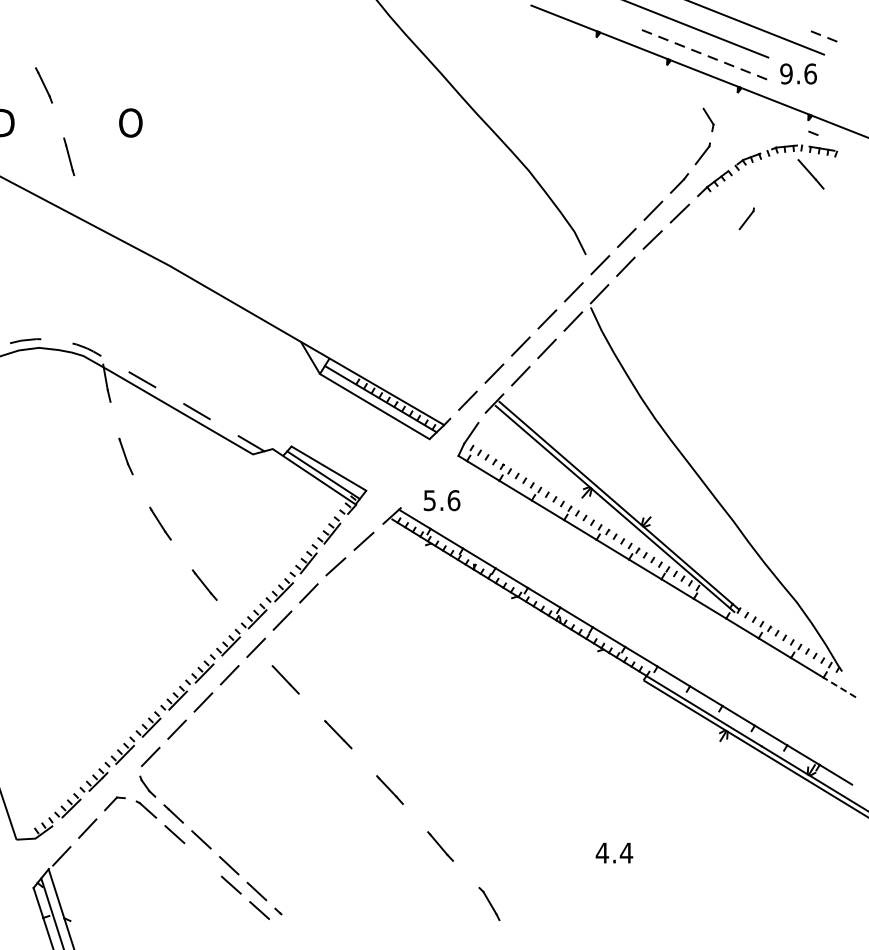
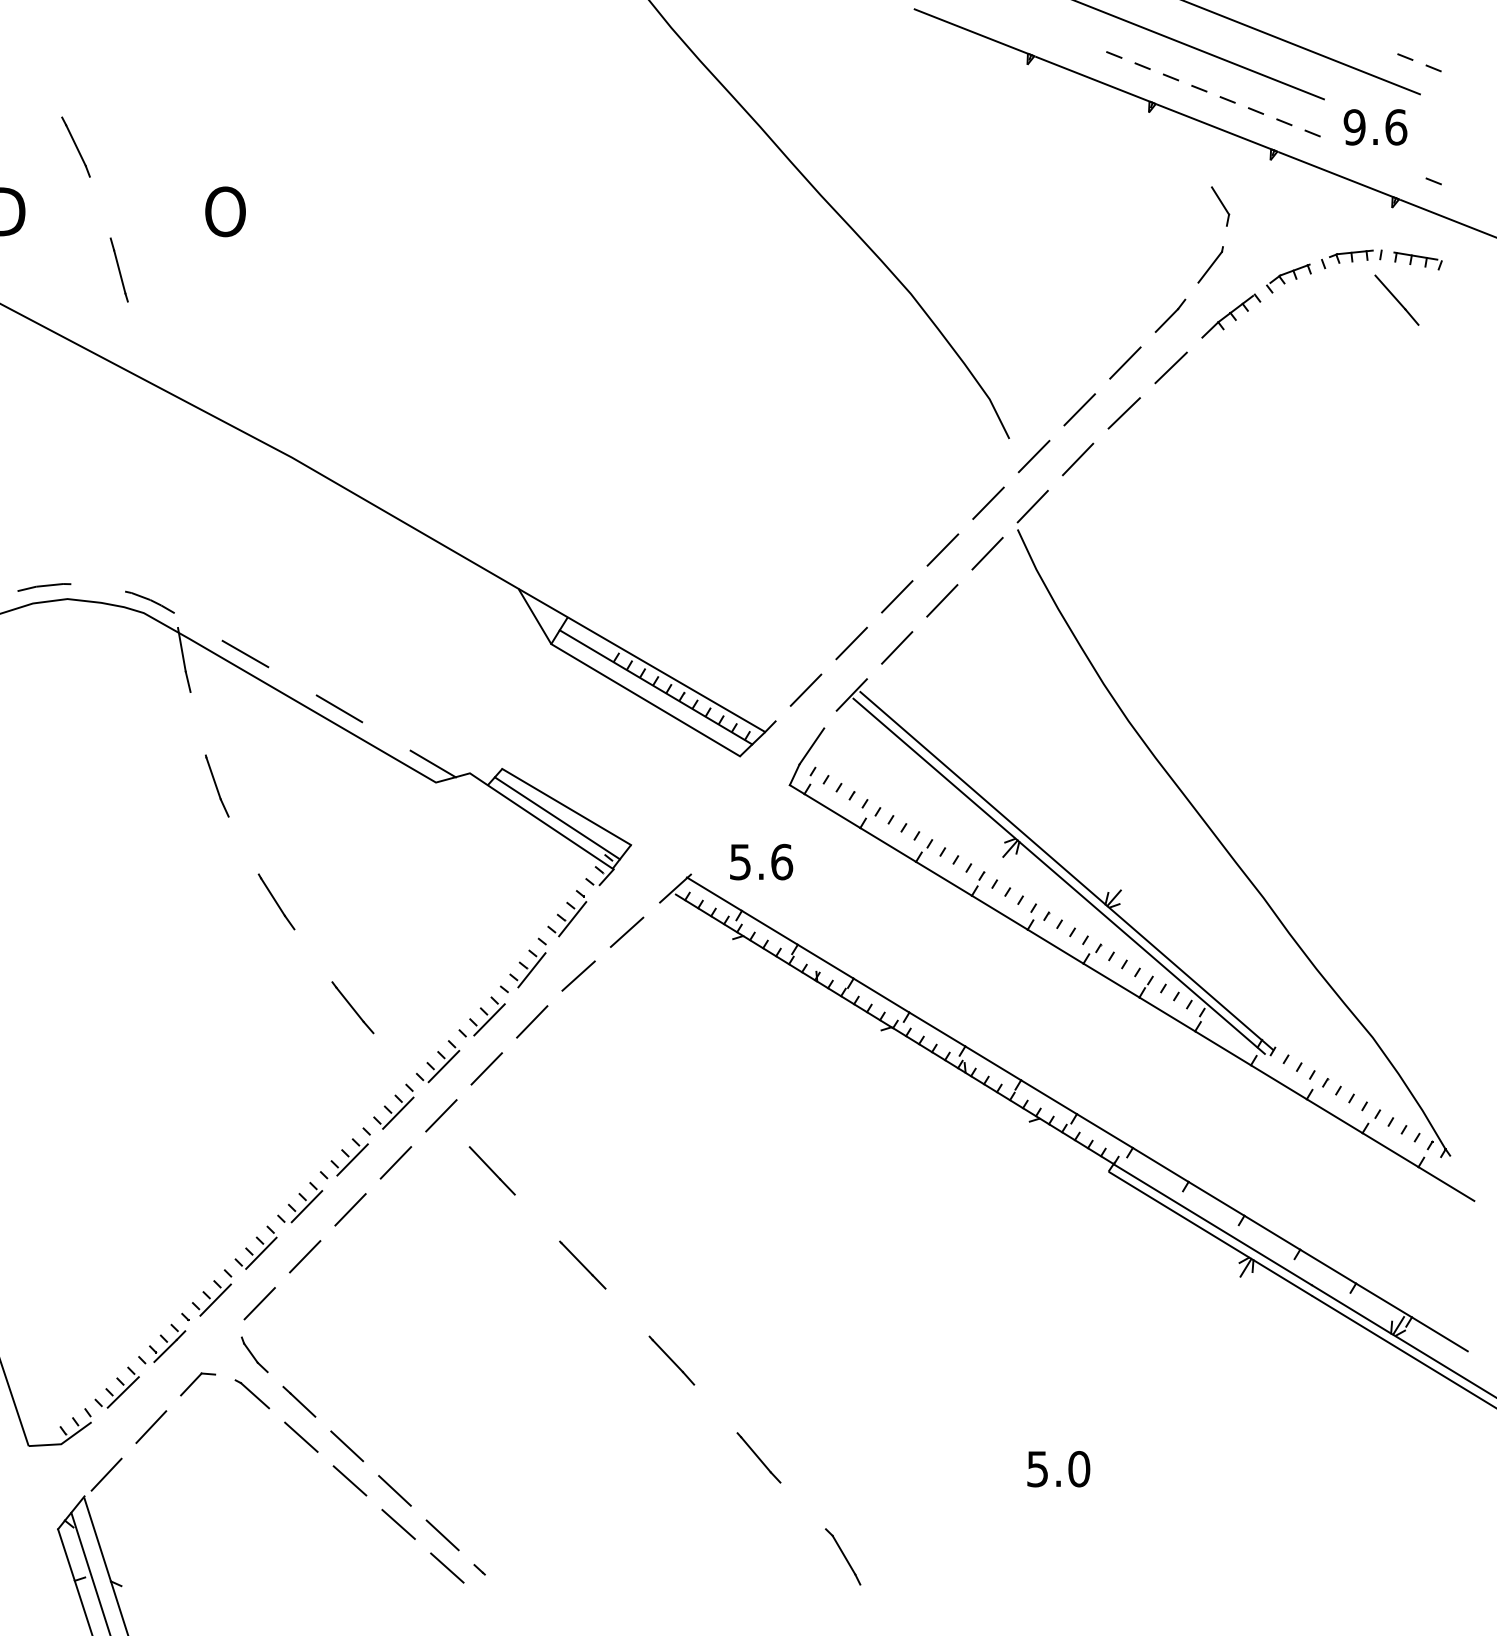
line: (813, 132) -> (1433, 179), moved
part: (746, 218) -> (1285, 376), removed
line: (839, 687) -> (1445, 1183), dashed -> solid
text: (614, 852) -> (1058, 1468), 4.4 -> 5.0
line: (202, 859) -> (348, 1480), added

